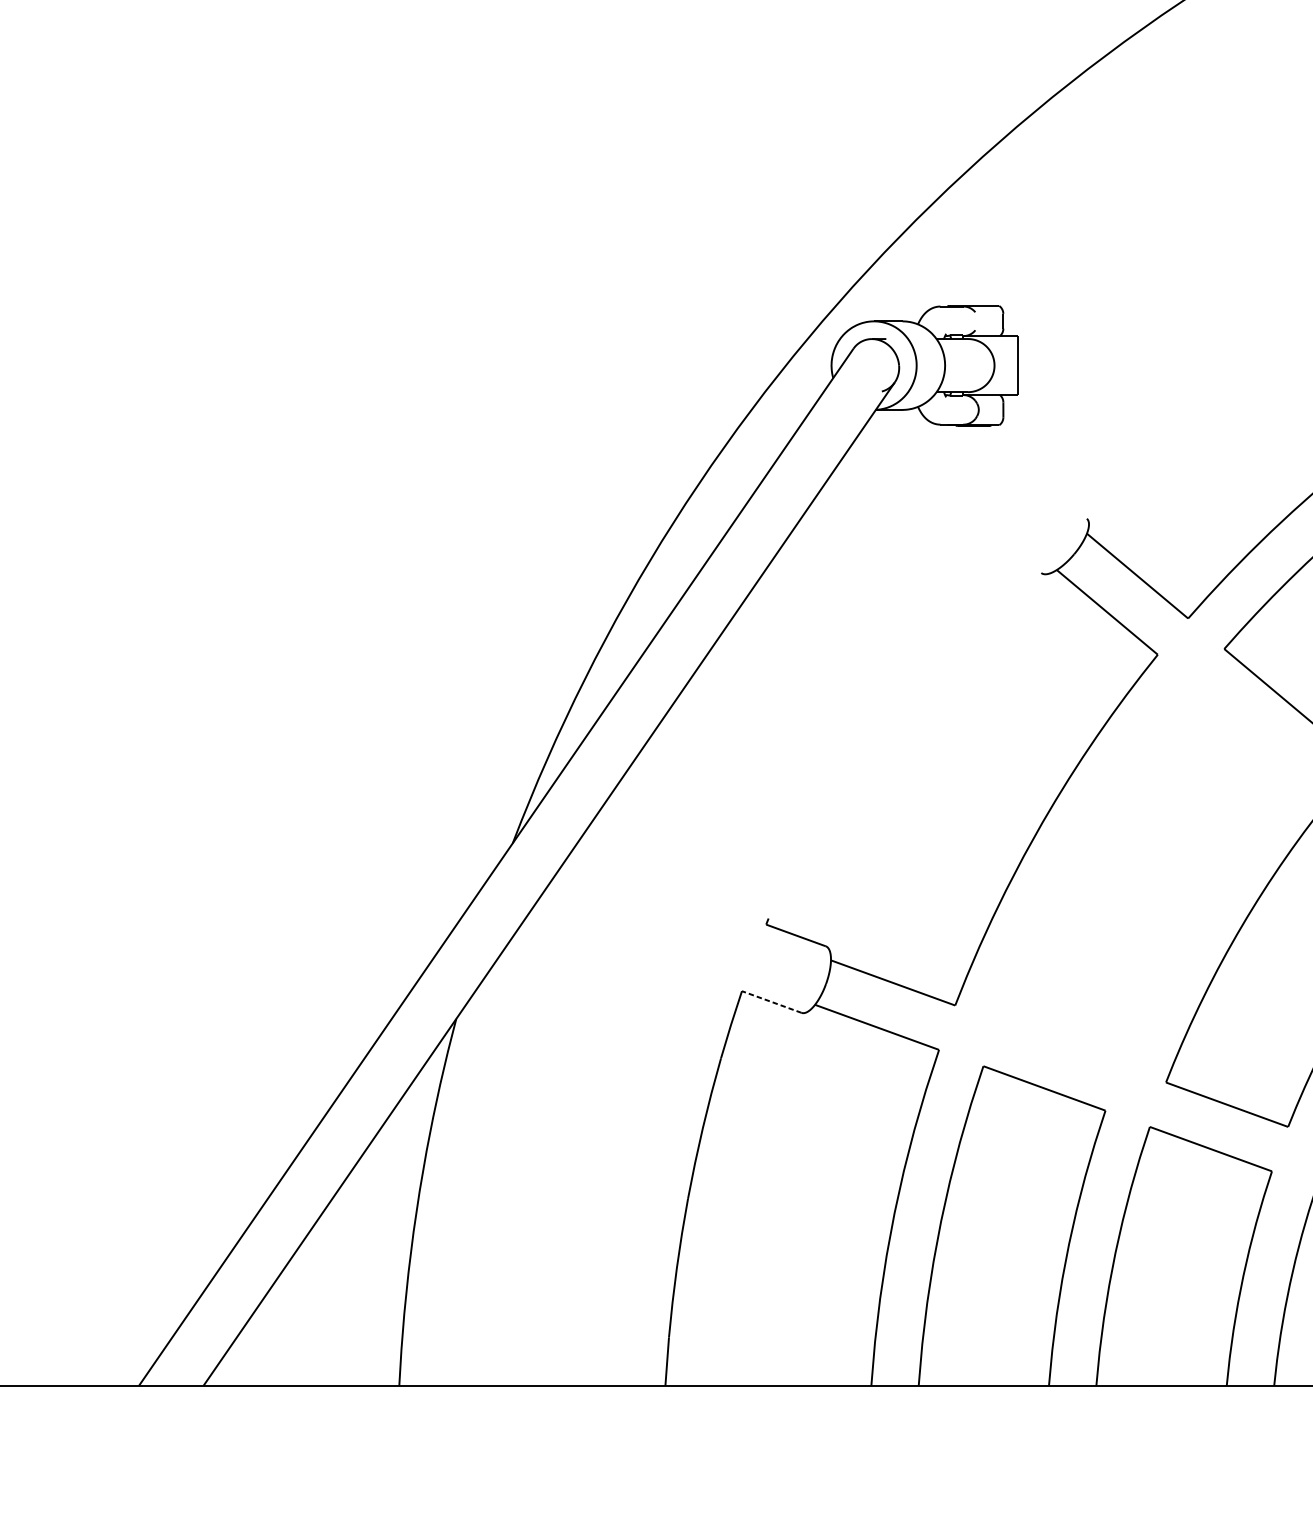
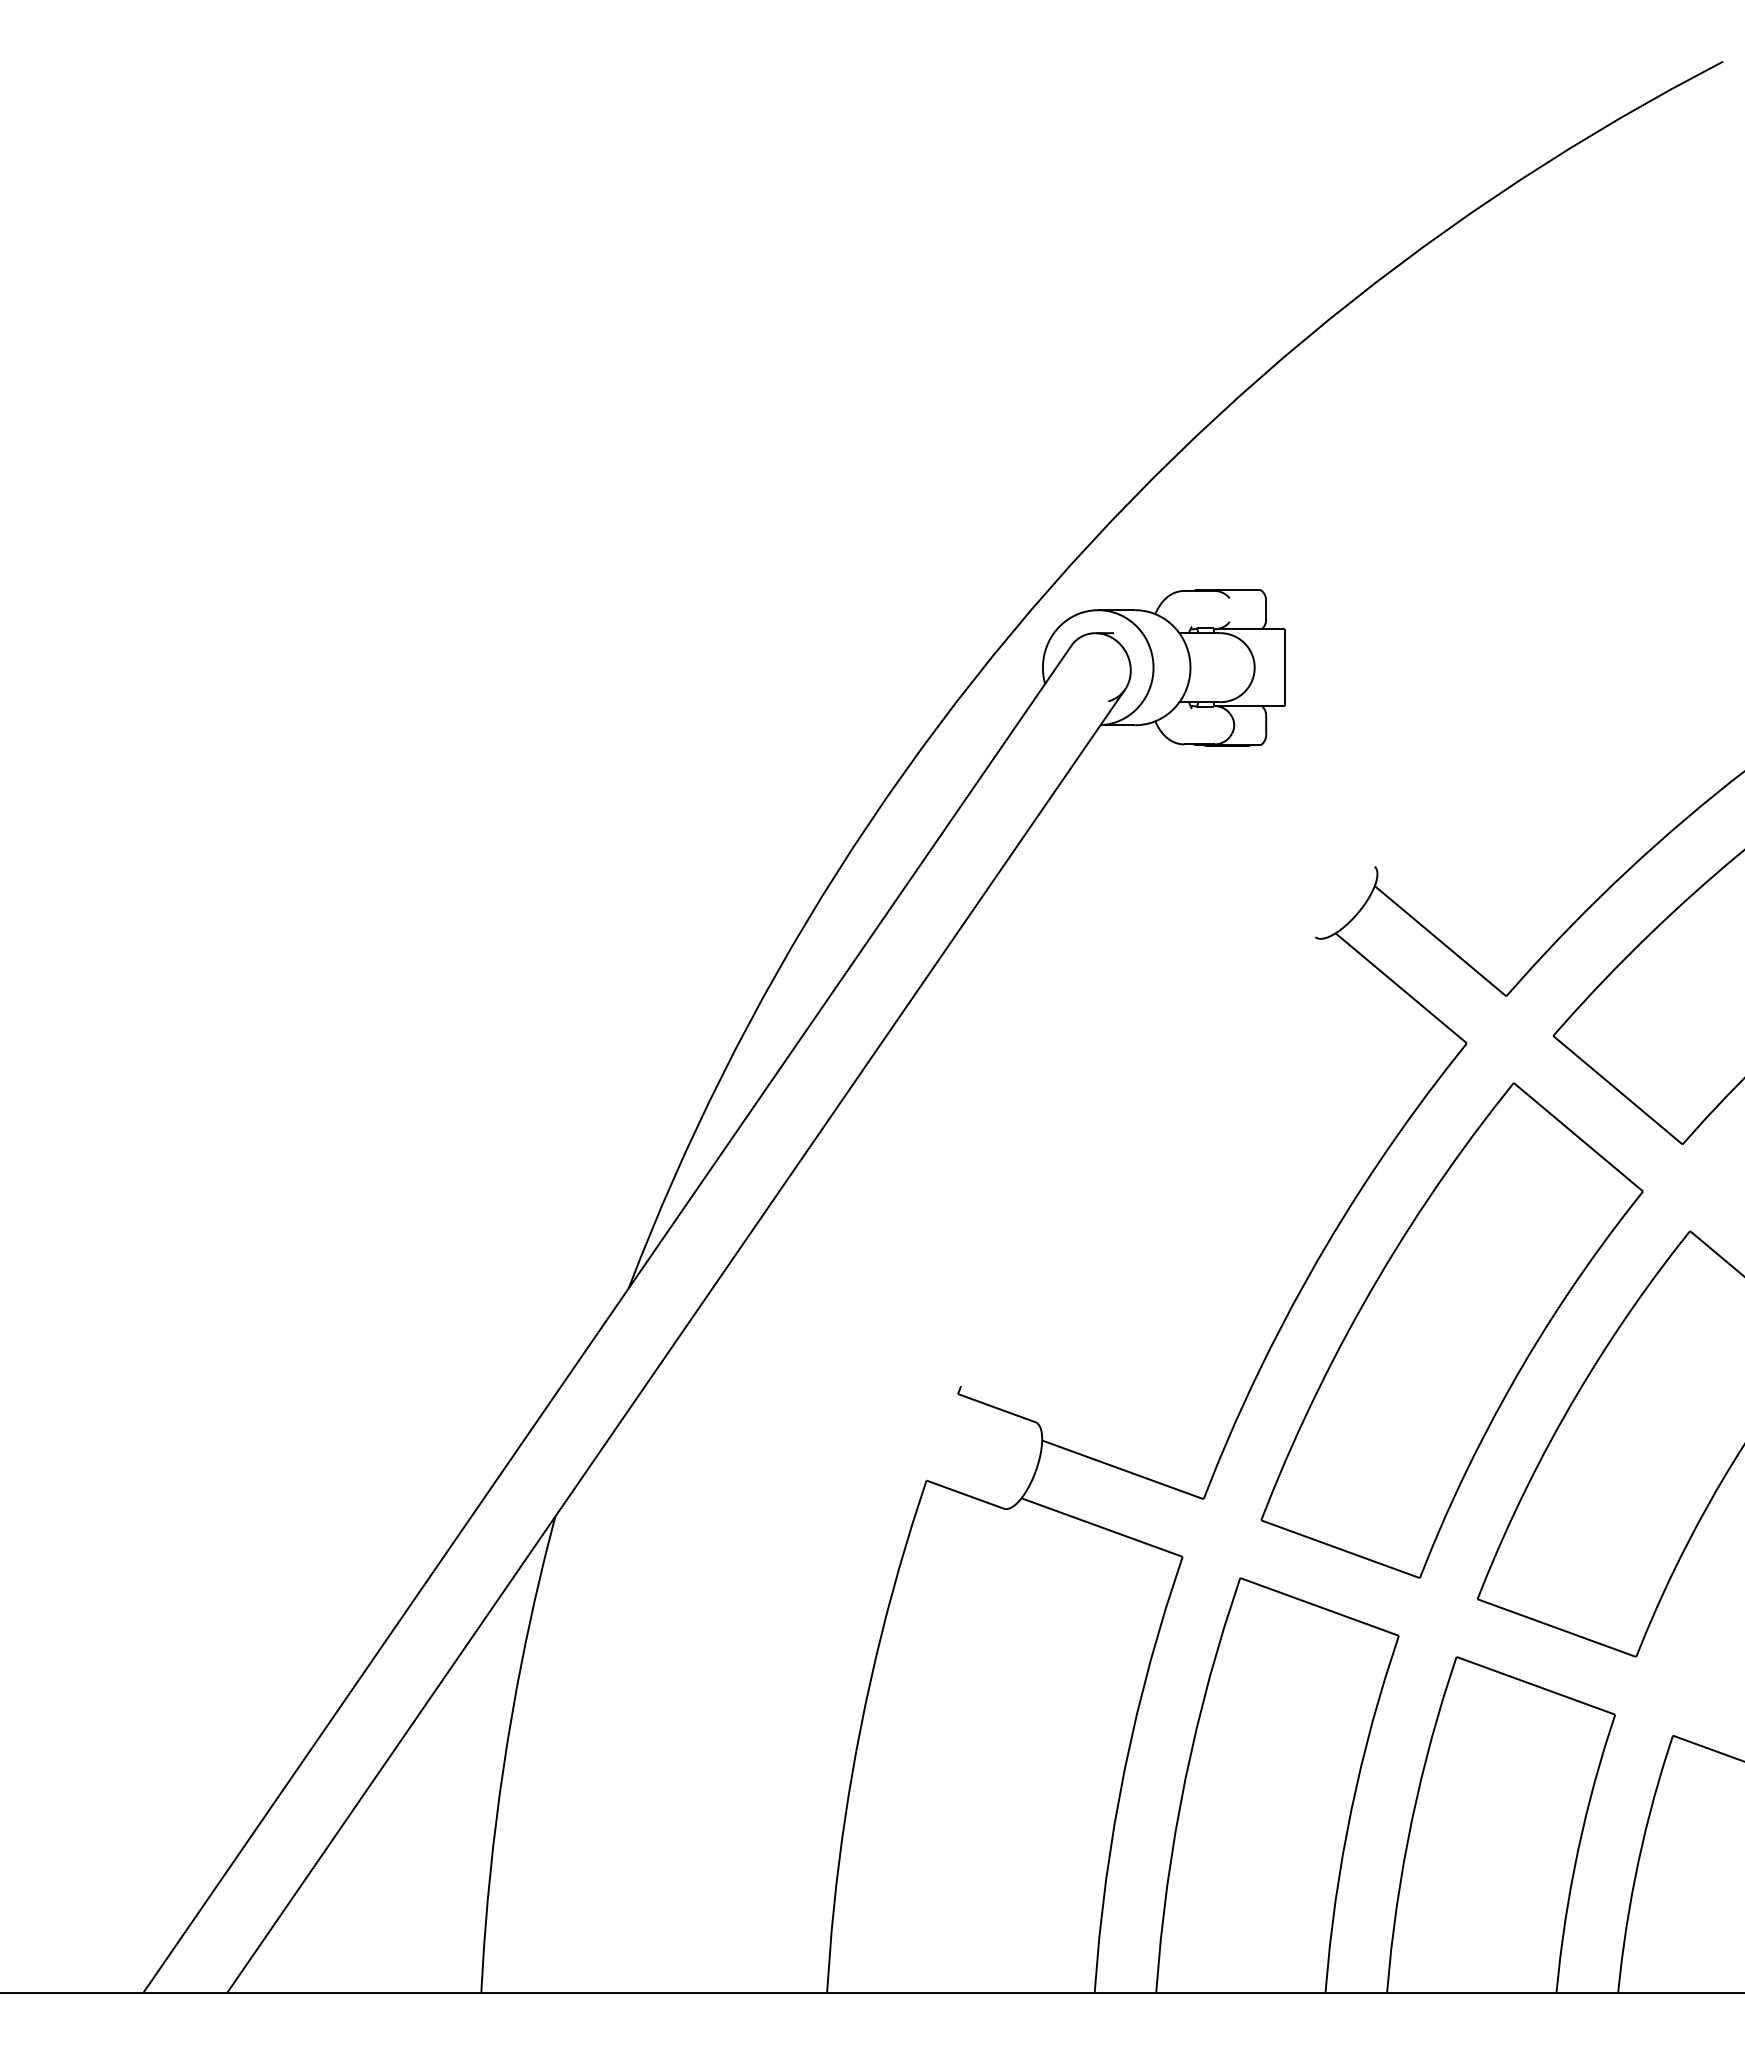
part: (1146, 875) -> (1451, 1330), added
line: (771, 1001) -> (964, 1494), dashed -> solid

